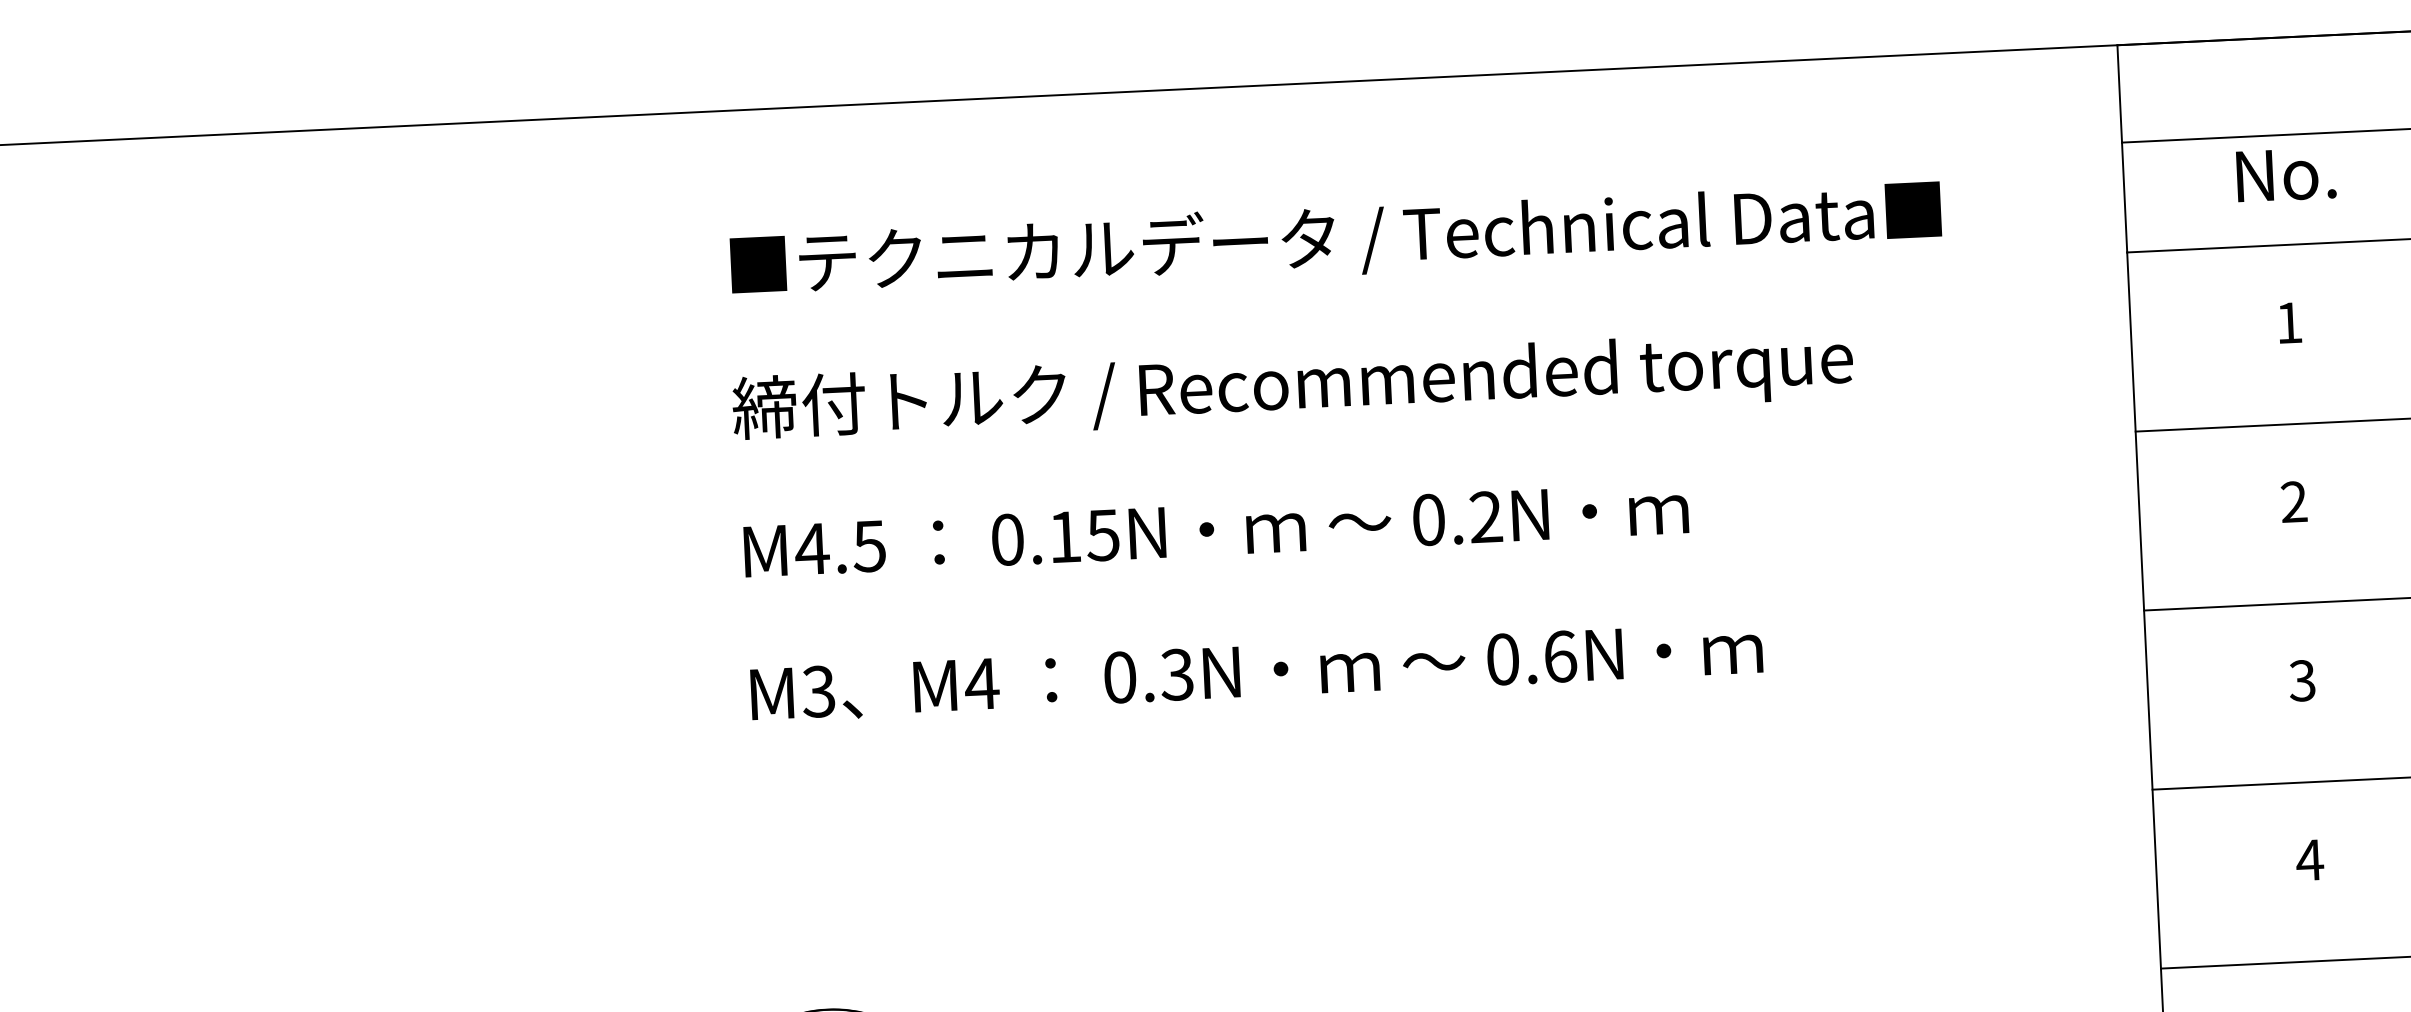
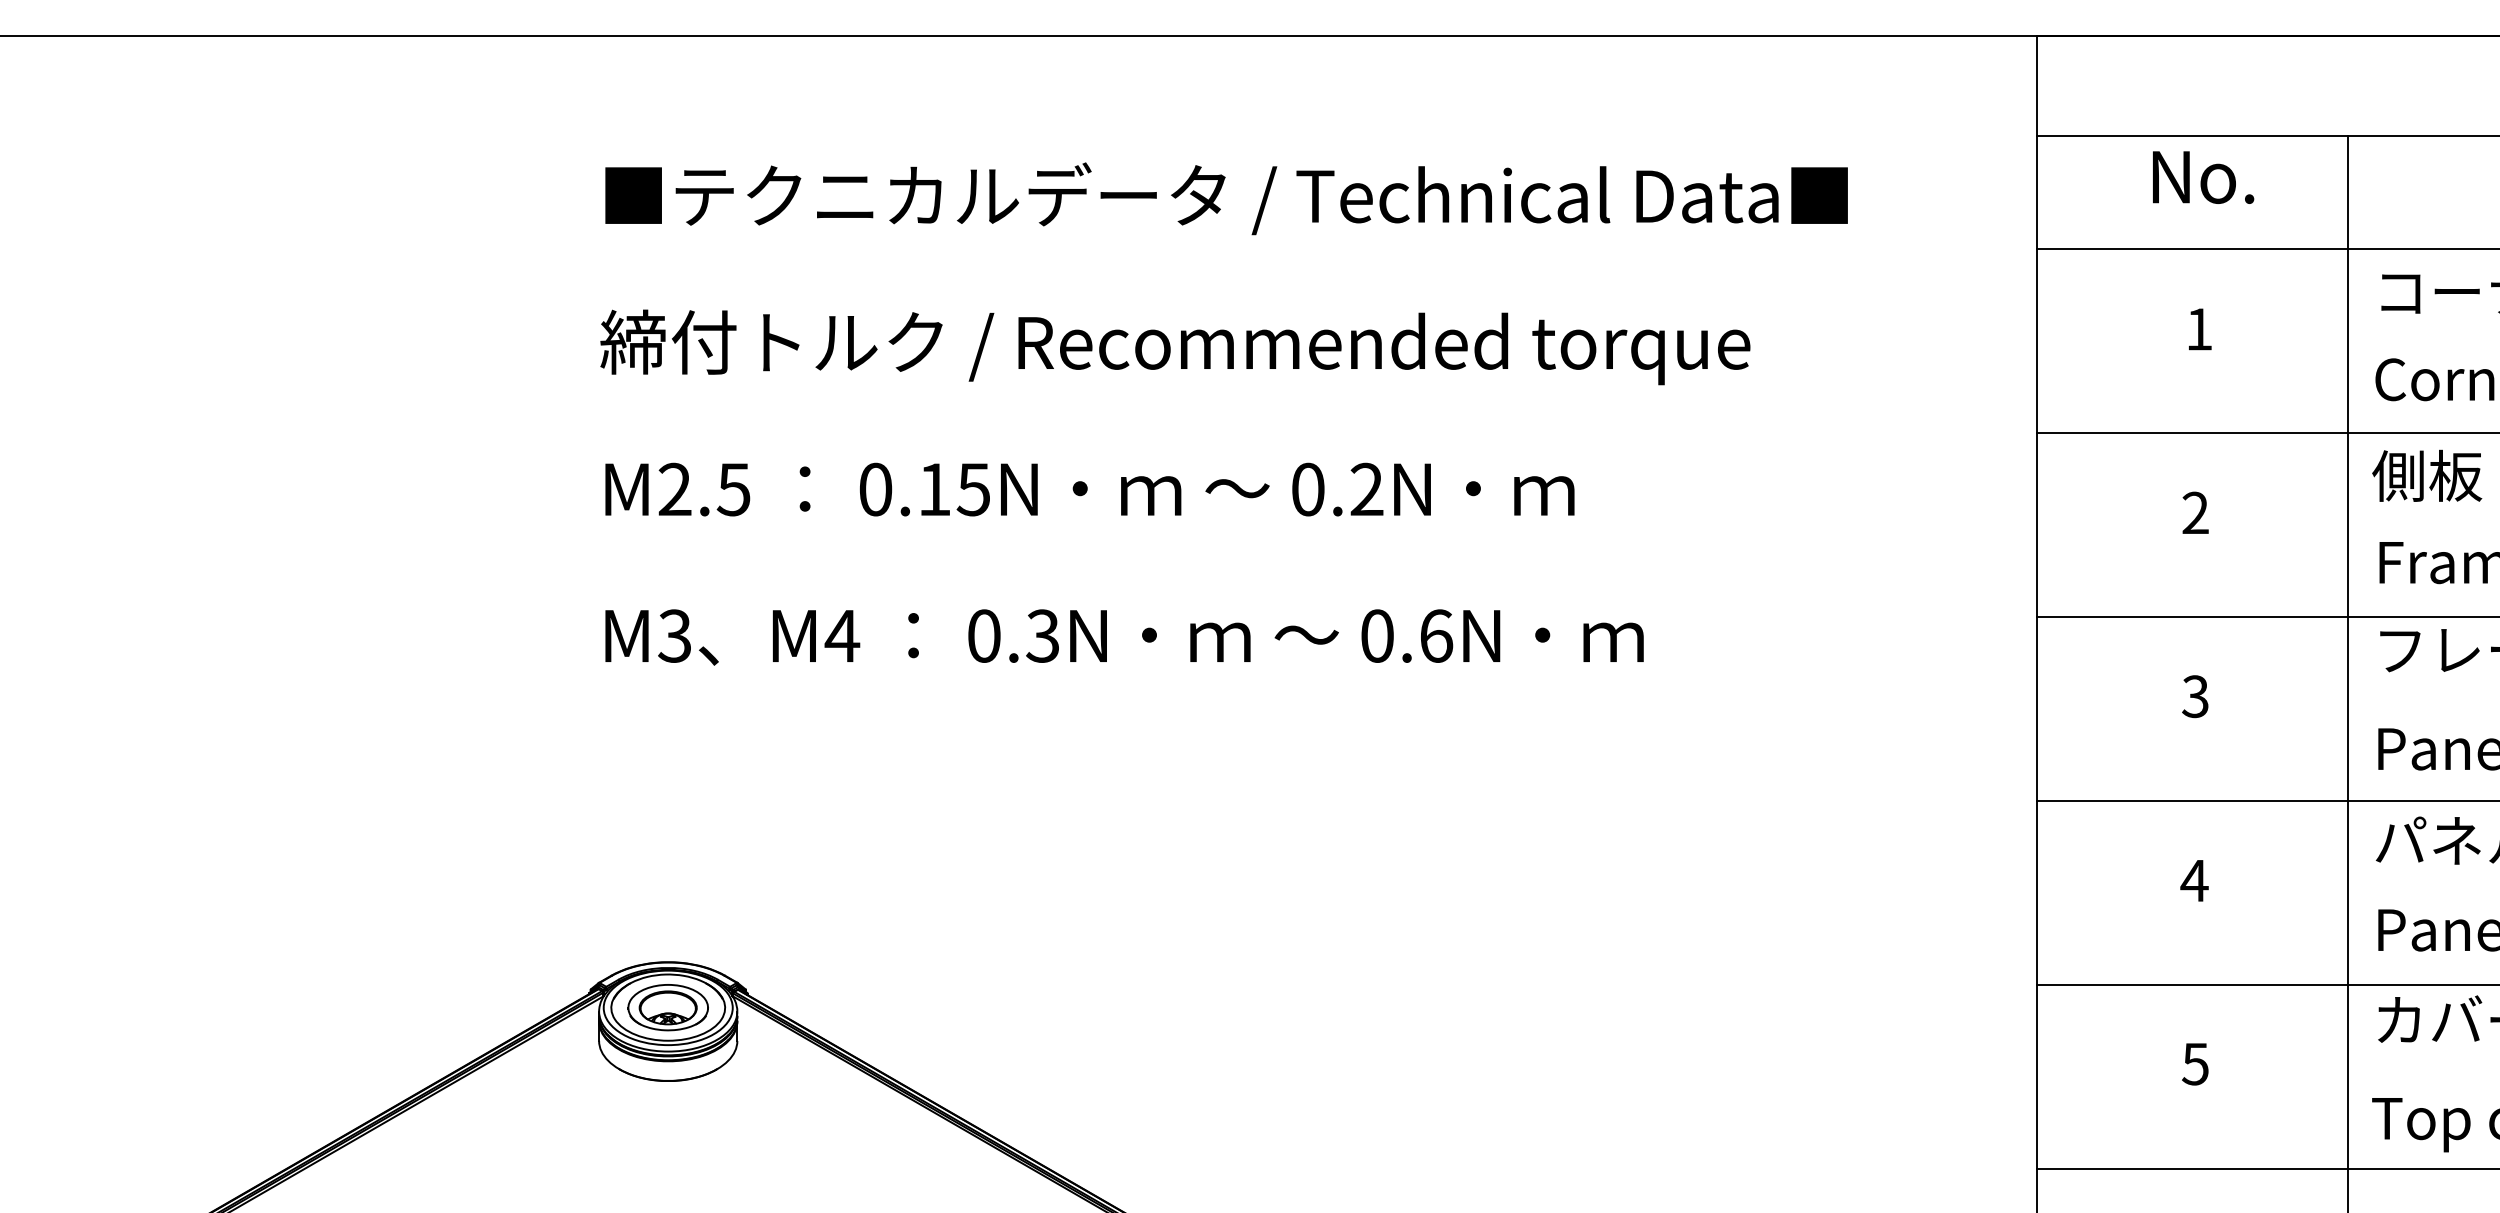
text: (811, 547) -> (674, 488), M4.5 -> M2.5

